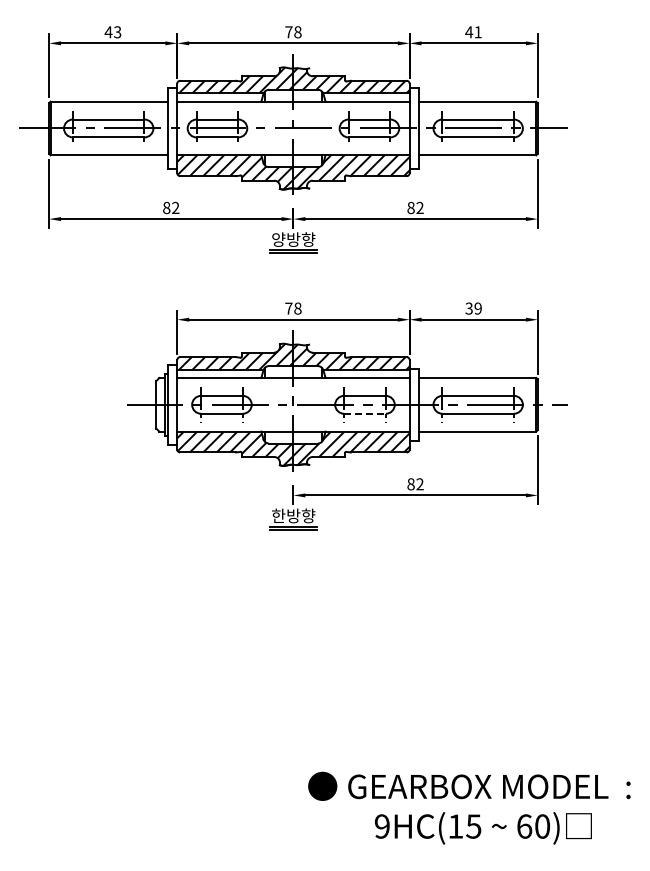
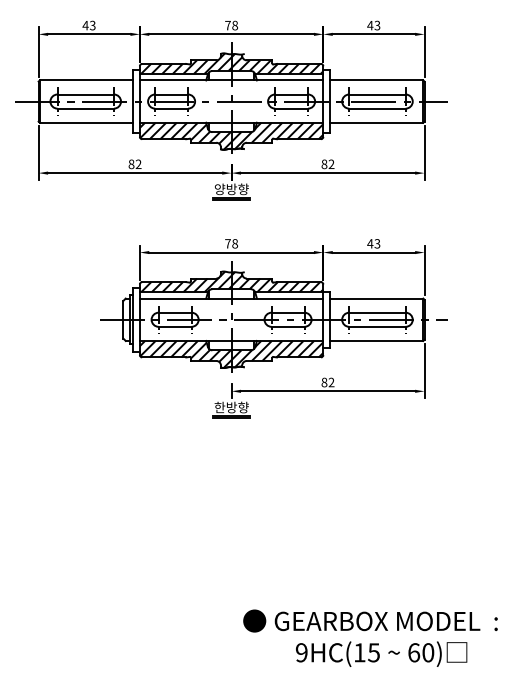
text: (477, 32) -> (376, 25), 41 -> 43
text: (473, 308) -> (373, 243), 39 -> 43
line: (364, 413) -> (287, 326), dashed -> solid

